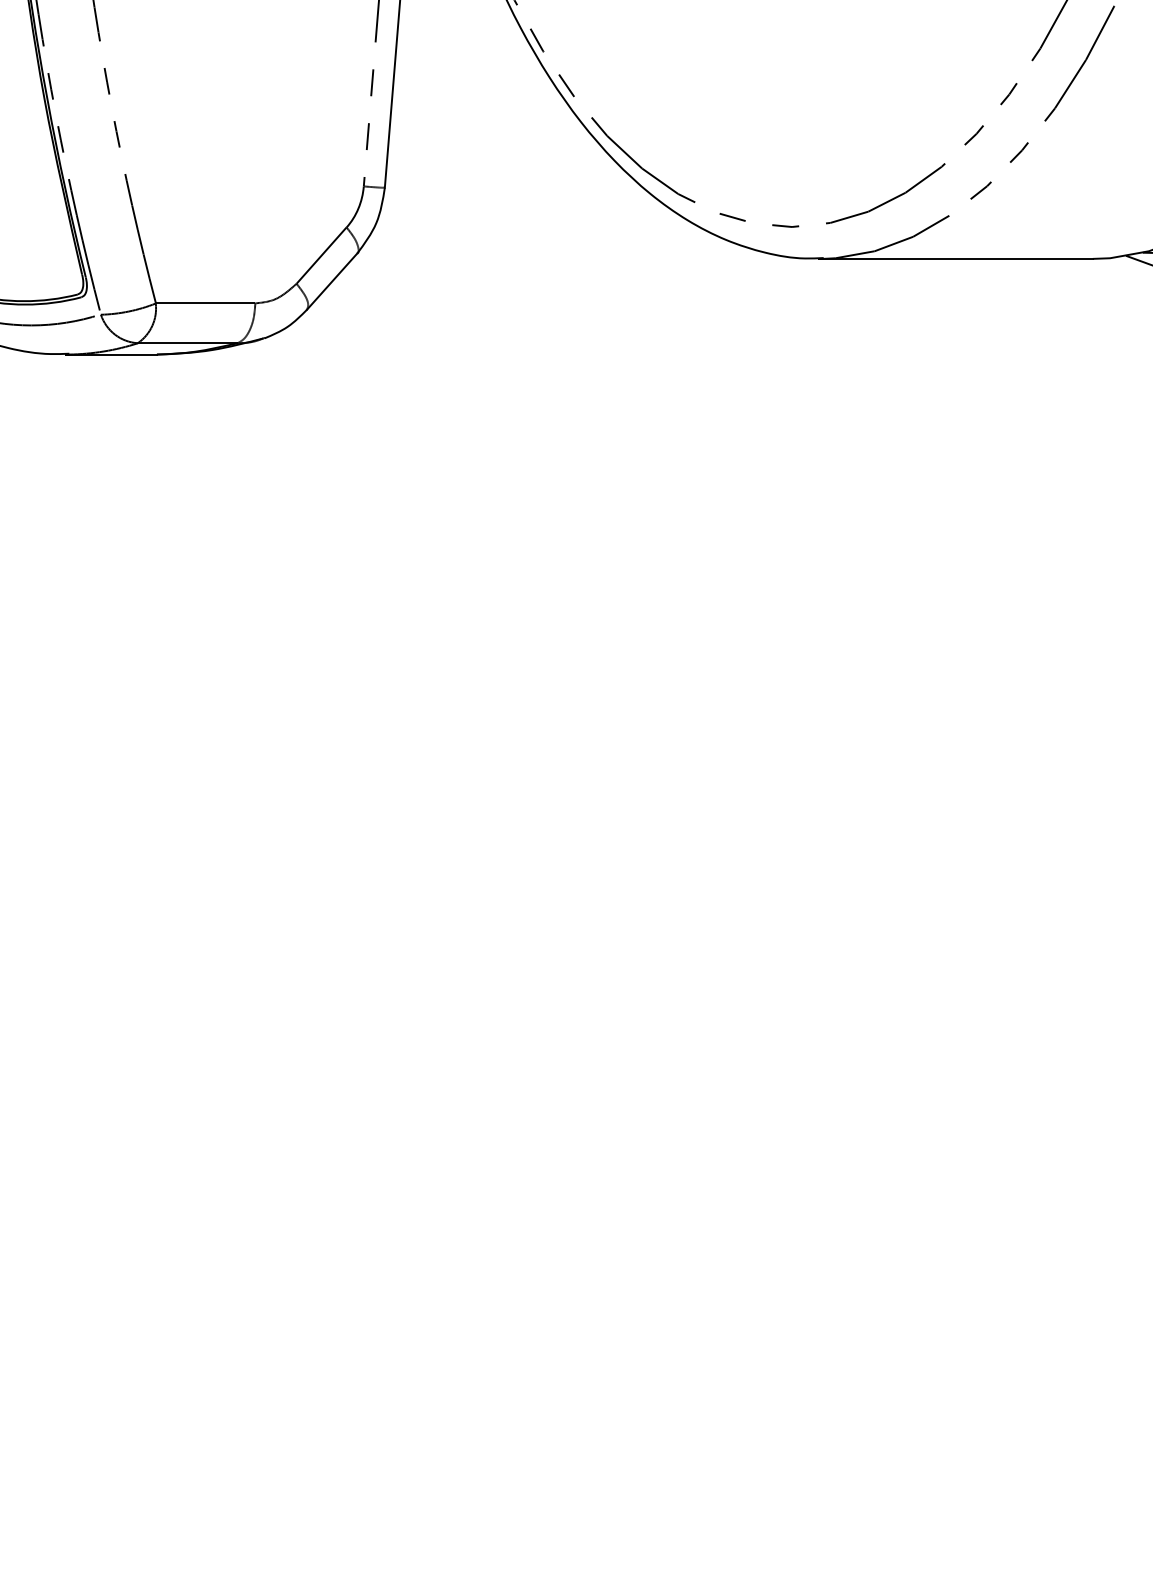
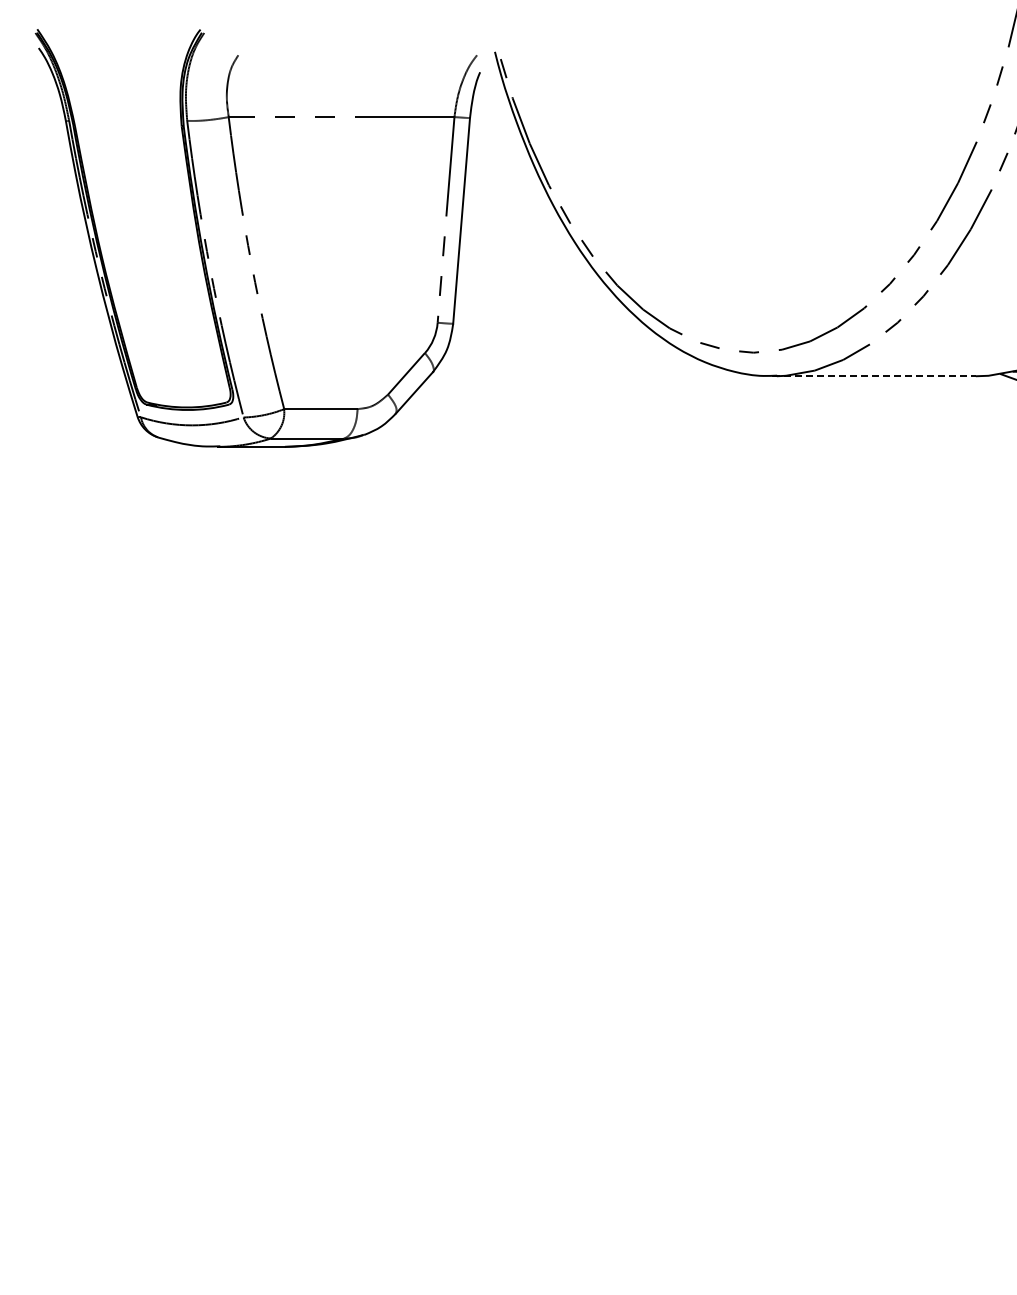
line: (956, 259) -> (875, 376), solid -> dashed

